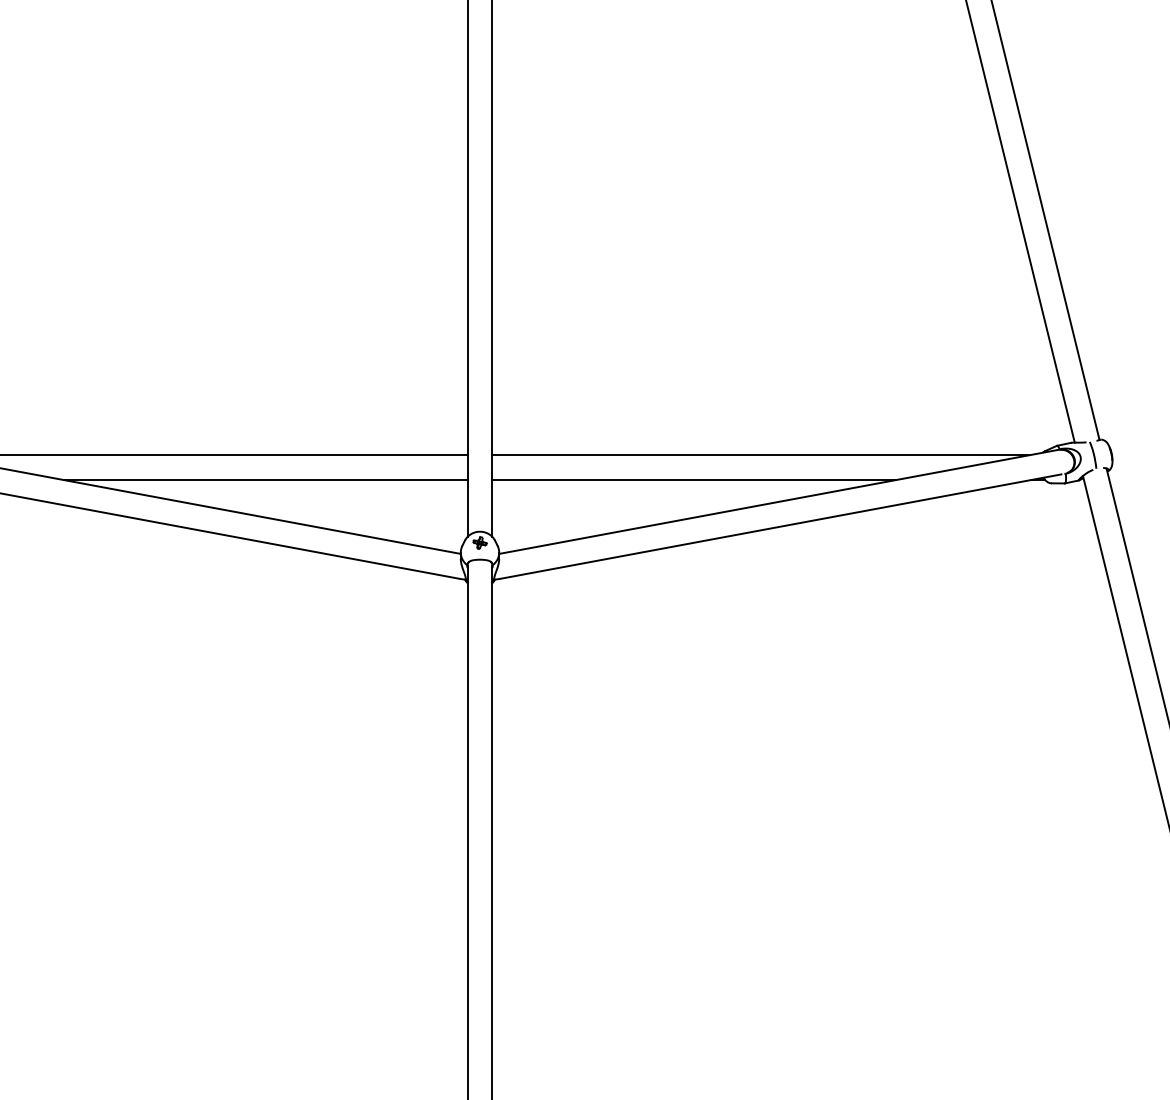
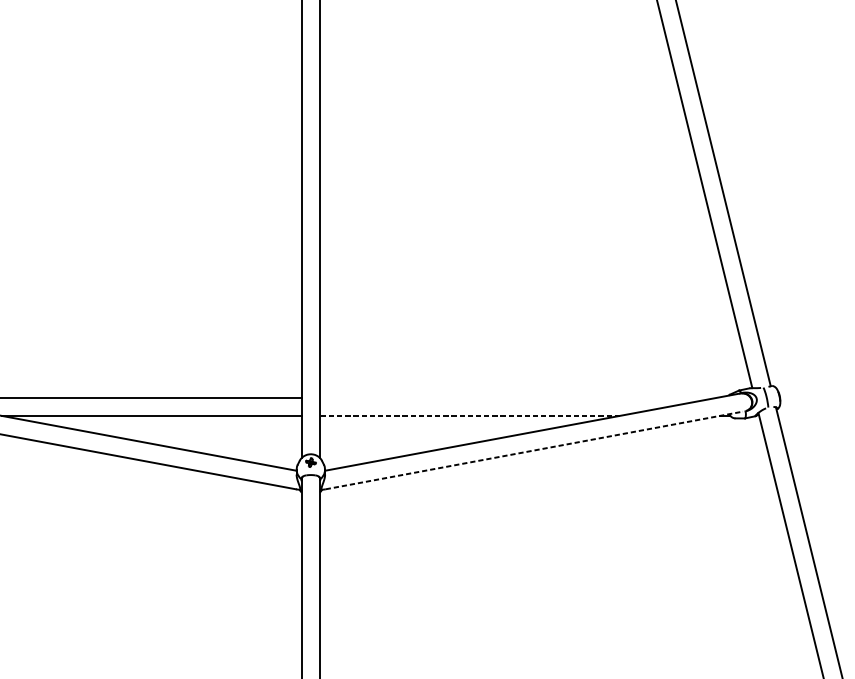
line: (760, 455) -> (519, 397), removed
line: (693, 480) -> (469, 416), solid -> dashed
line: (781, 526) -> (534, 450), solid -> dashed

